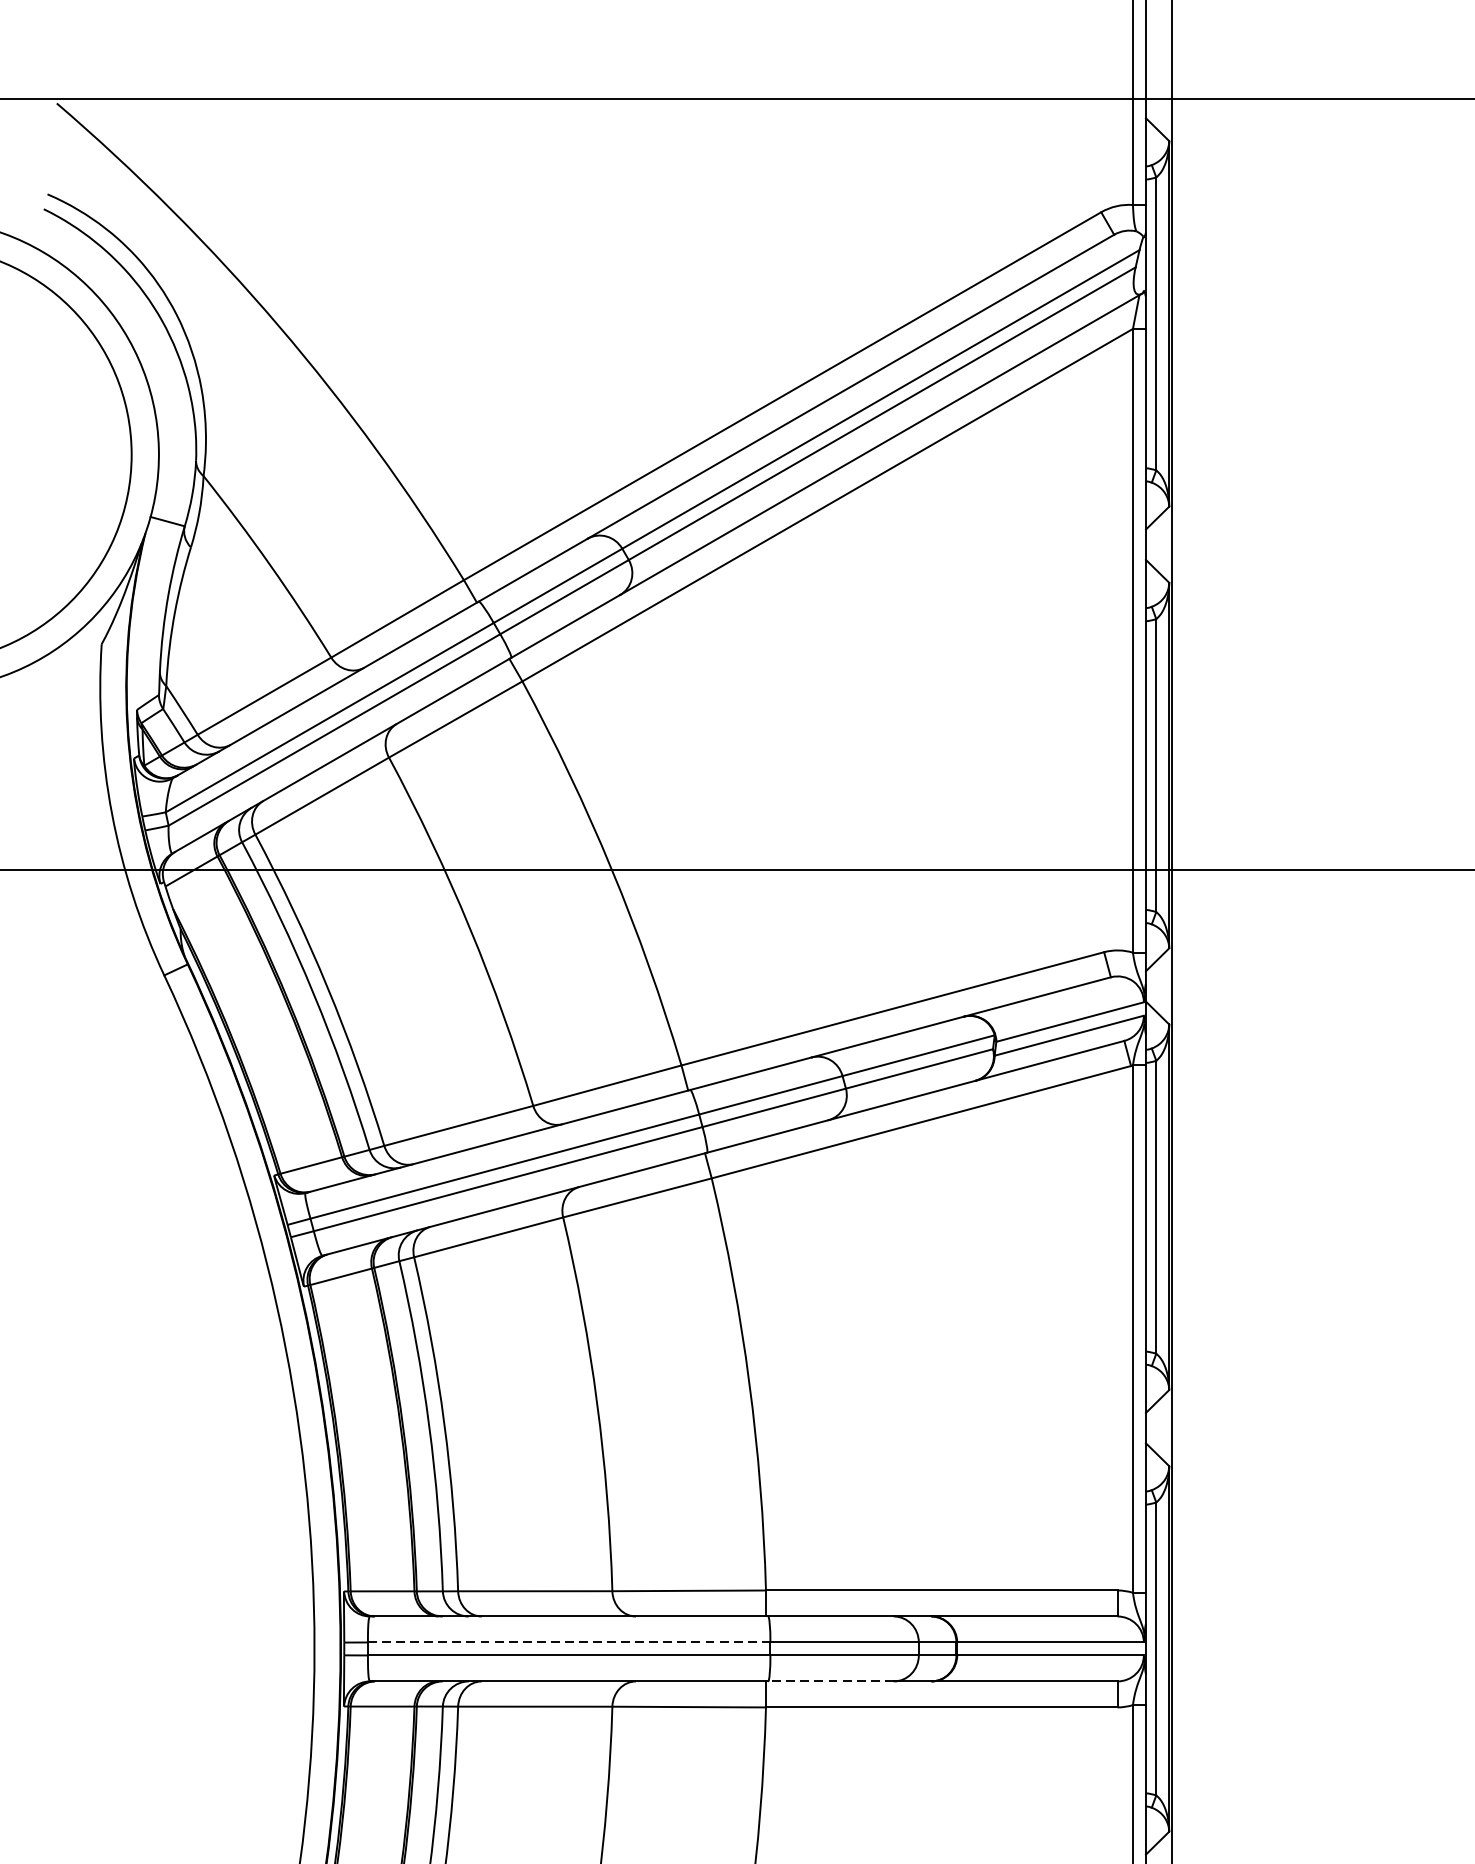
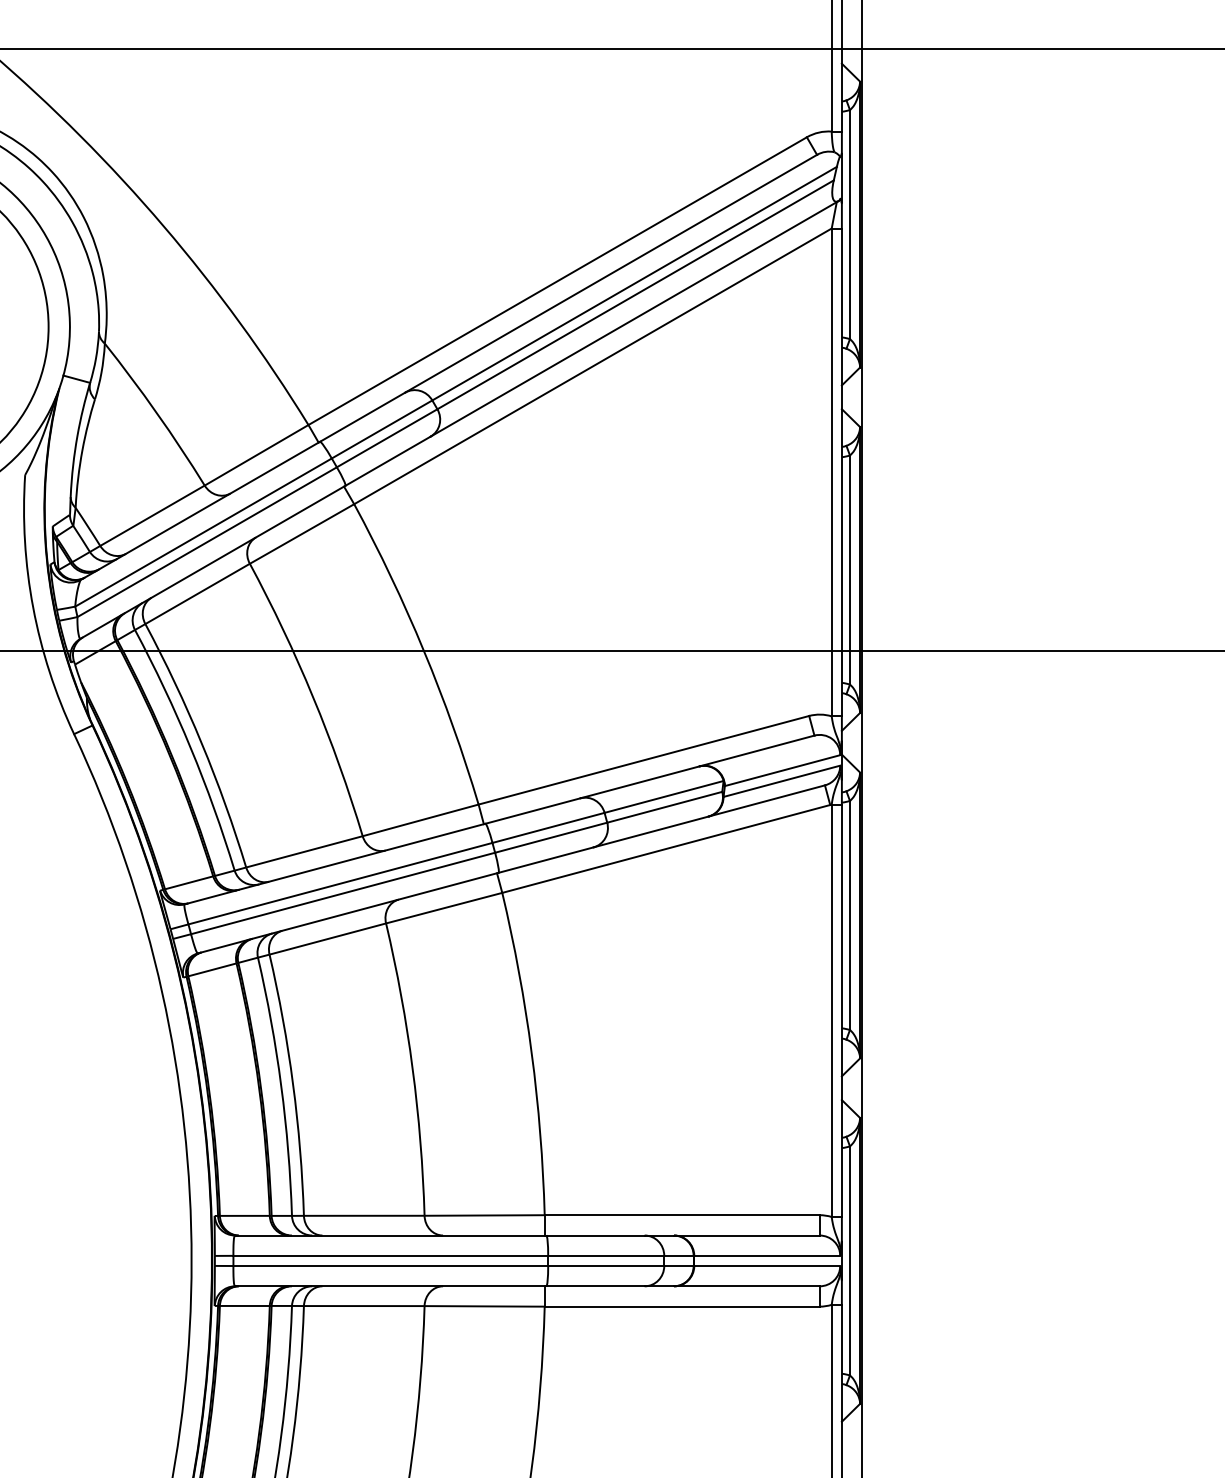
line: (570, 1642) -> (391, 1255), dashed -> solid
line: (830, 1681) -> (595, 1286), dashed -> solid

